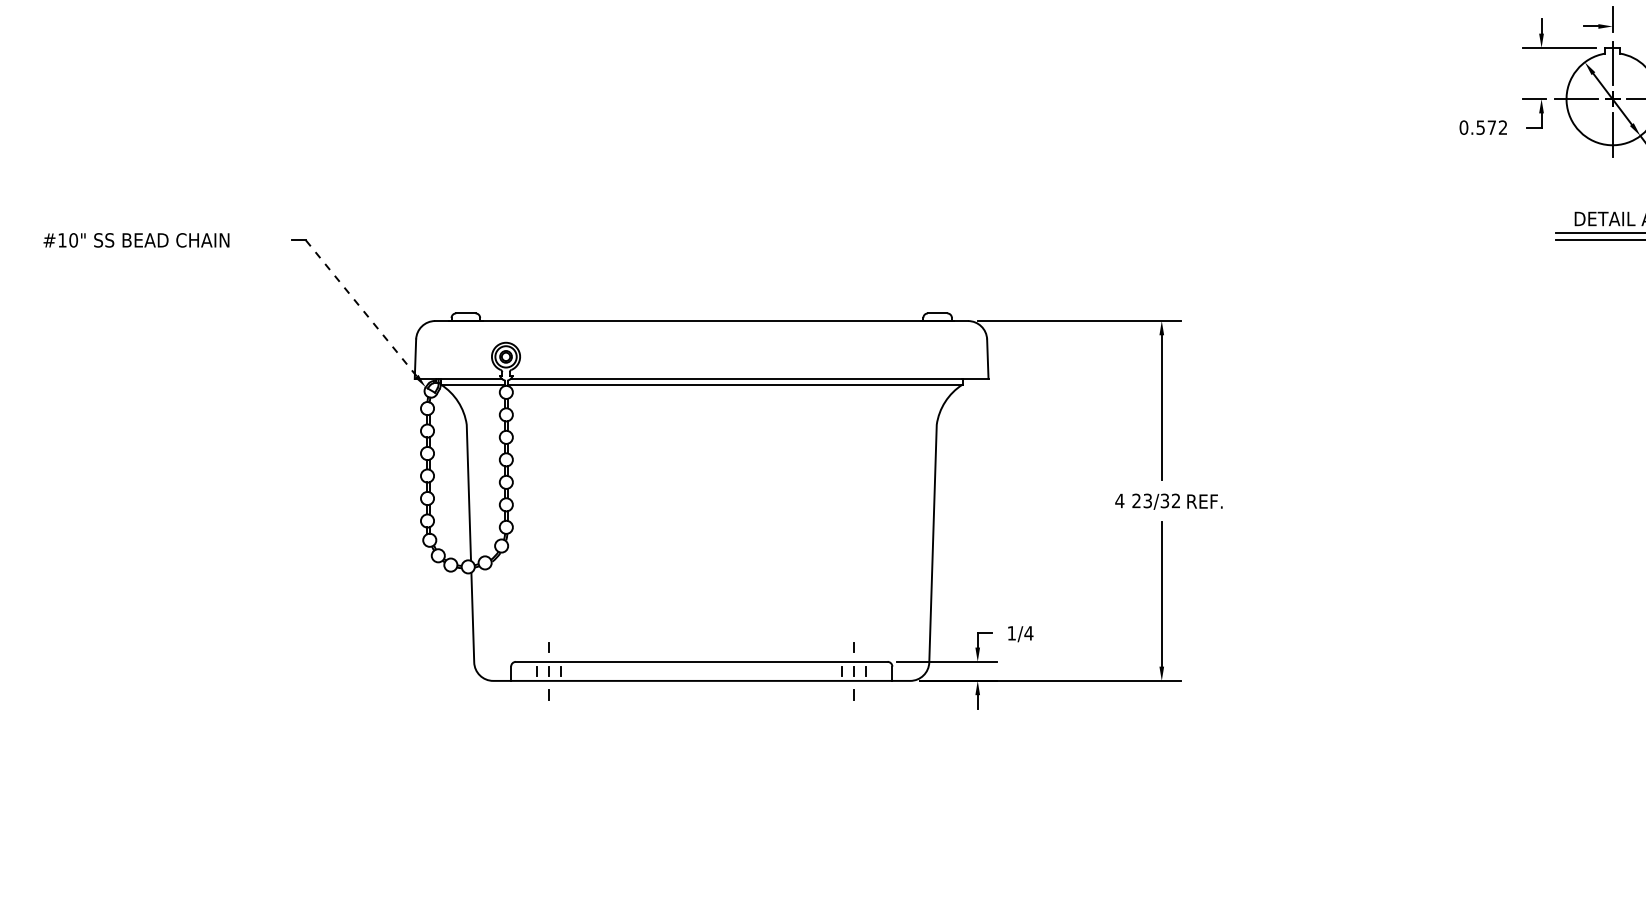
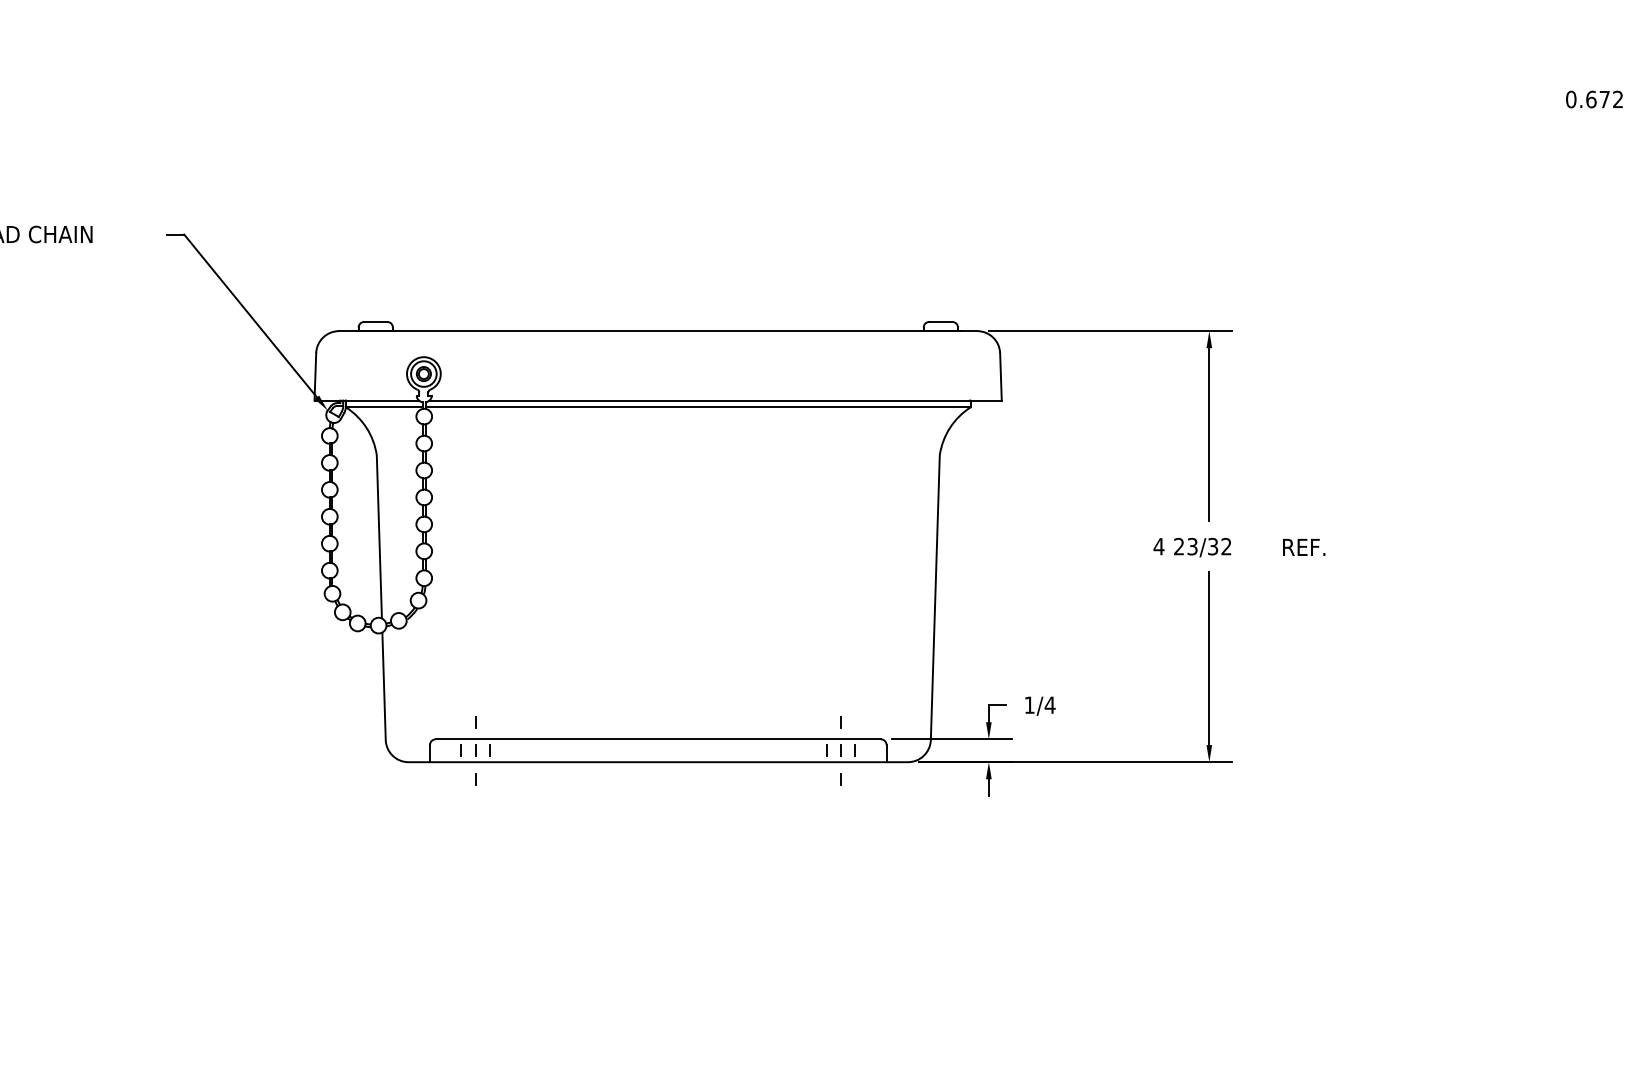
text: (1480, 127) -> (1591, 99), 0.572 -> 0.672
line: (361, 308) -> (250, 316), dashed -> solid
text: (1204, 501) -> (1303, 547), moved

